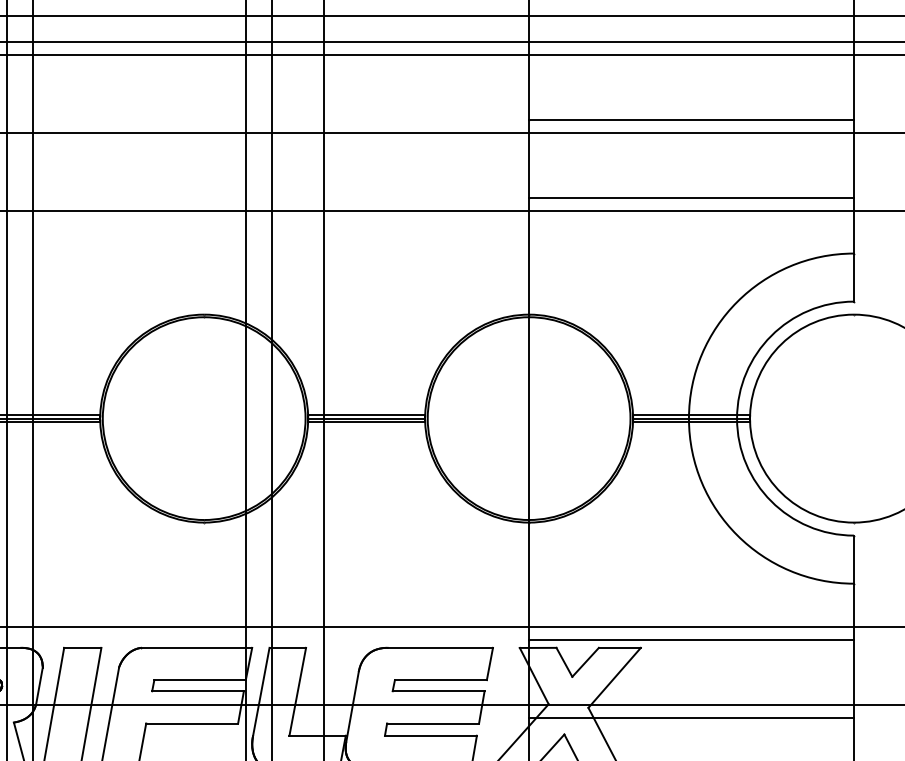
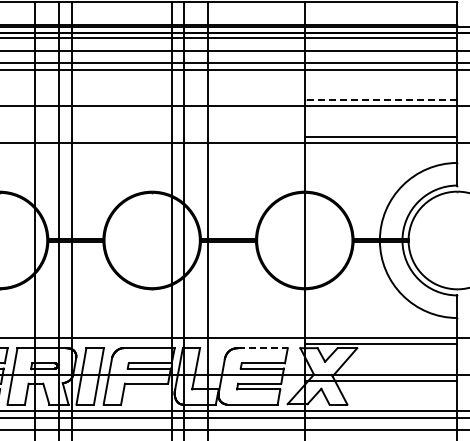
line: (690, 120) -> (380, 100), solid -> dashed
line: (441, 648) -> (263, 348), solid -> dashed

